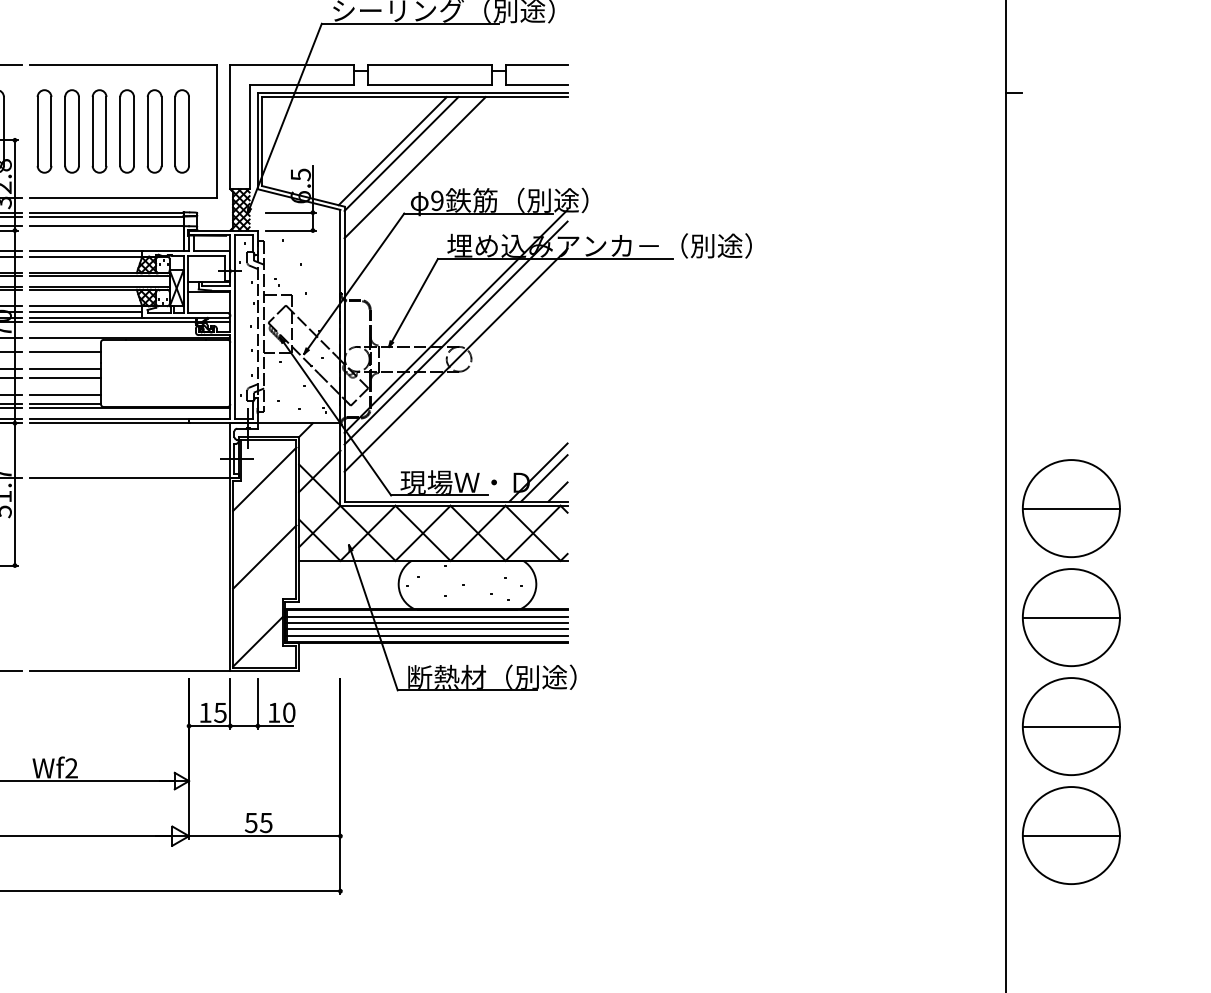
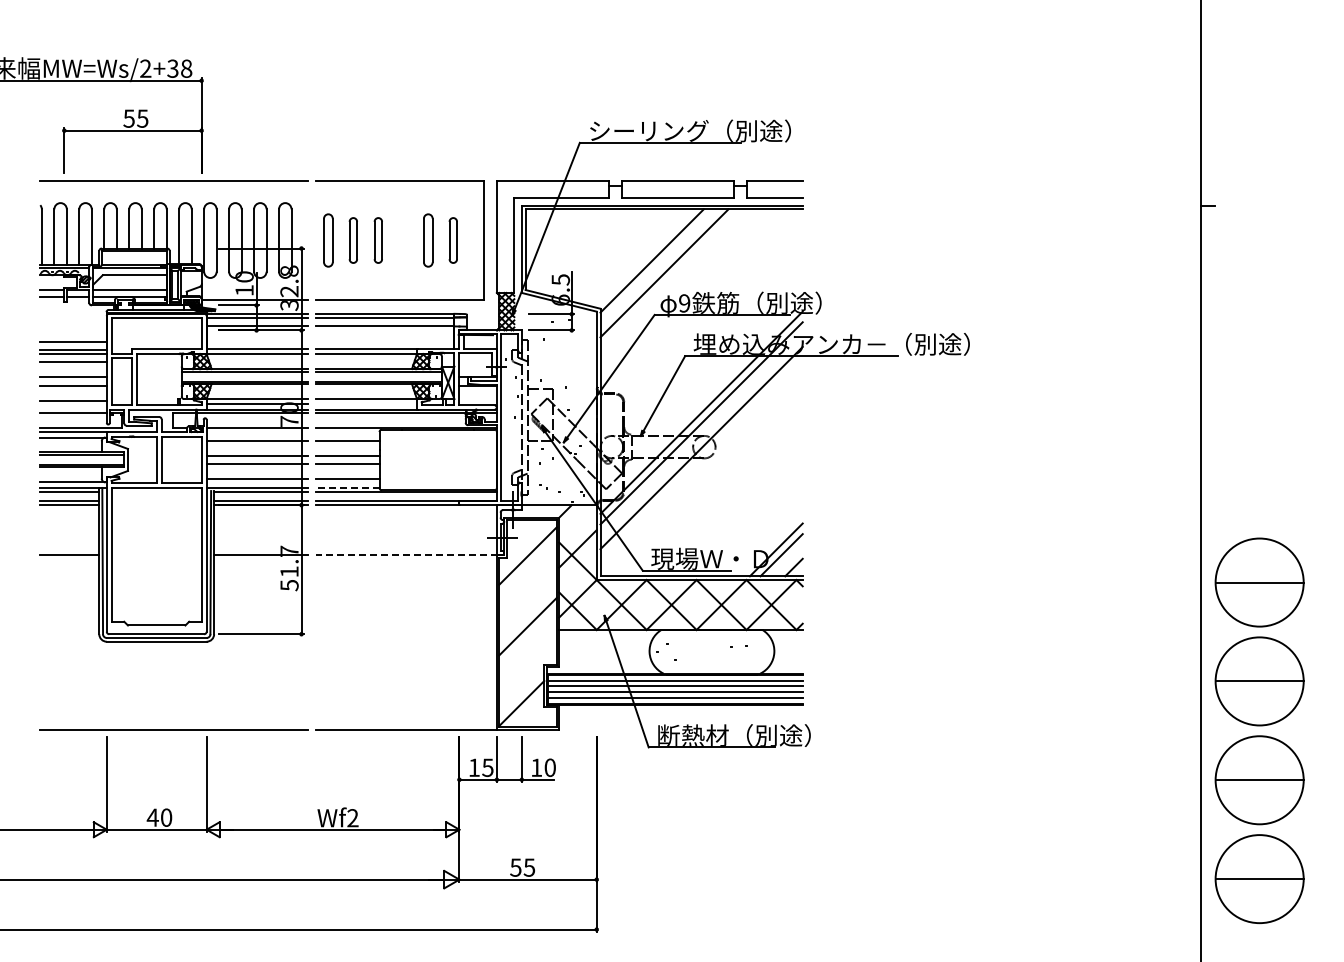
part: (44, 131) -> (328, 240), size x0.7
part: (72, 131) -> (353, 240), size x0.6
part: (99, 131) -> (378, 240), size x0.6
part: (127, 131) -> (403, 240), removed
part: (154, 131) -> (428, 240), size x0.7
part: (182, 131) -> (453, 240), size x0.6
line: (393, 151) -> (644, 258), removed
line: (85, 312) -> (365, 404), removed
line: (65, 403) -> (347, 487), solid -> dashed
line: (130, 478) -> (406, 555), solid -> dashed

